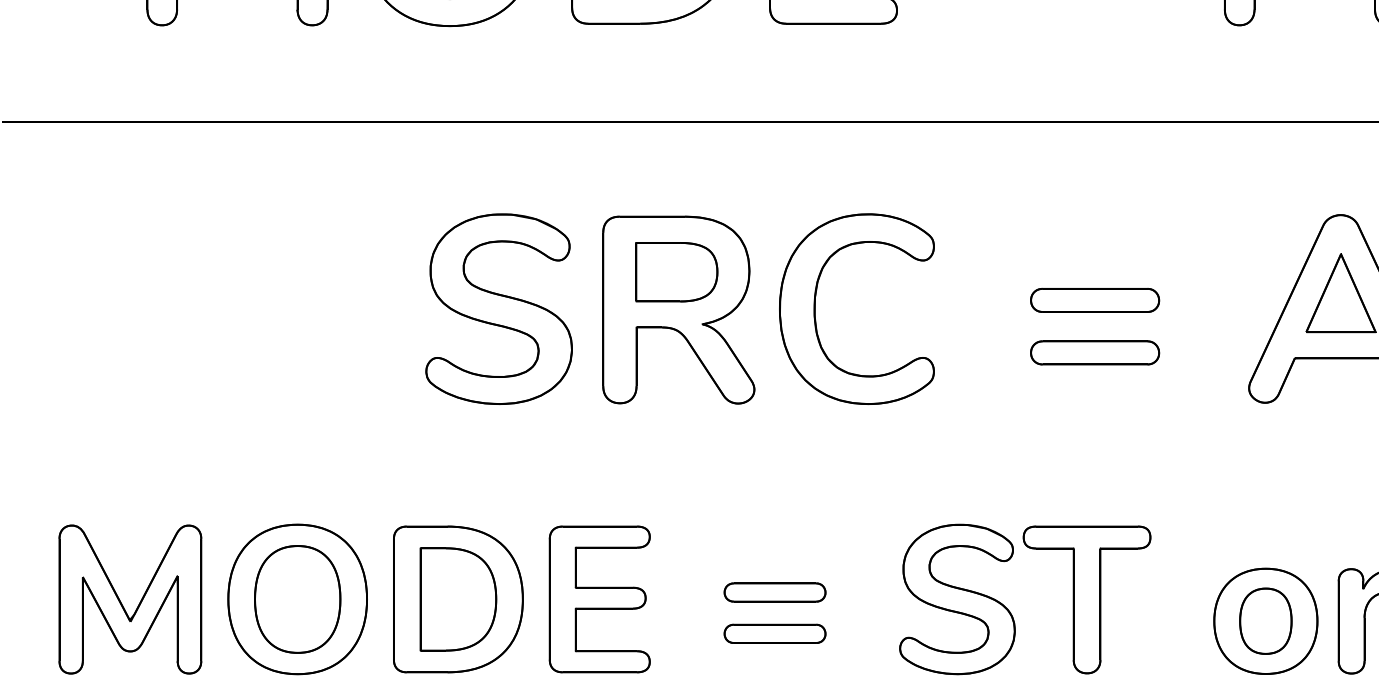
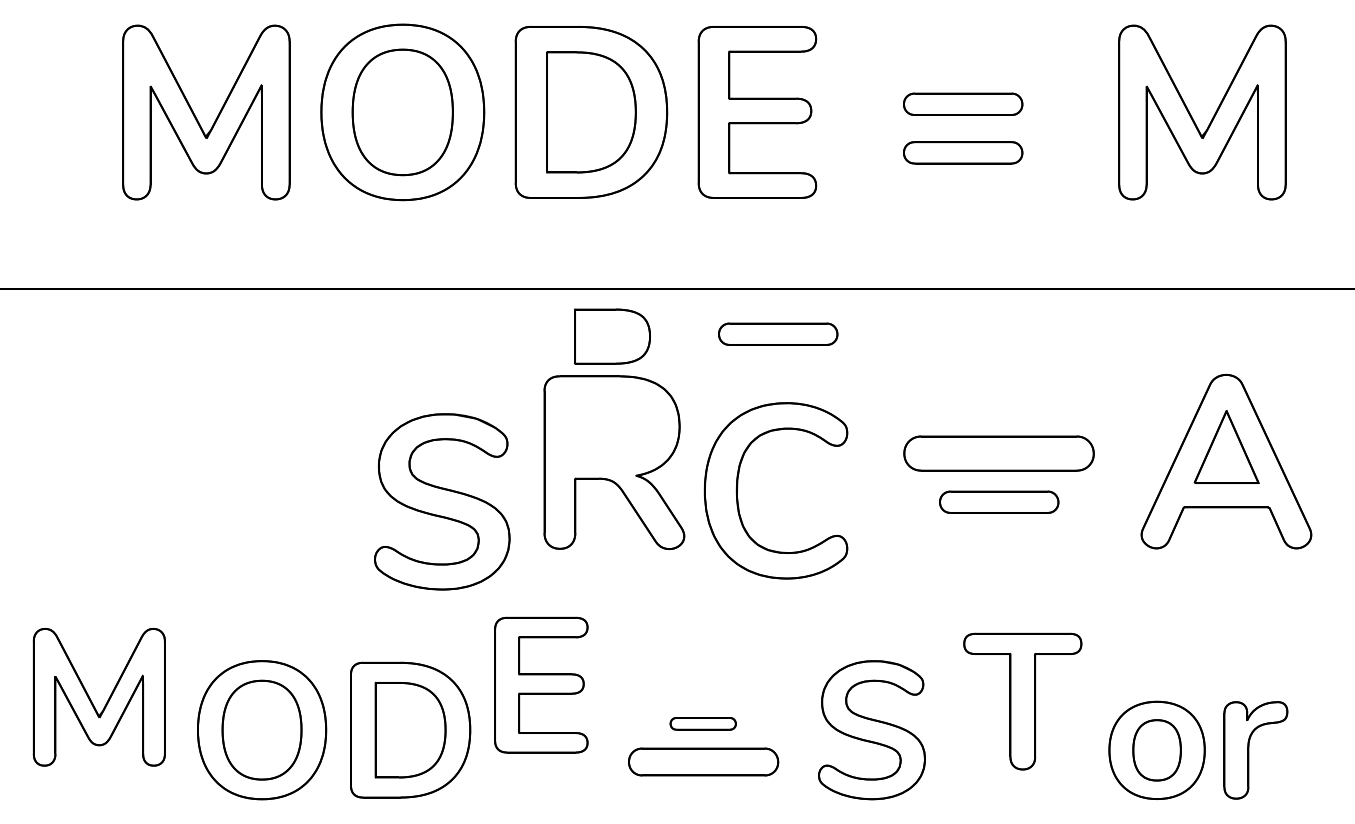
part: (856, 170) -> (778, 333), added
part: (676, 272) -> (612, 336), moved
part: (1095, 300) -> (999, 453), size x1.6
part: (816, 304) -> (738, 486), moved
part: (499, 308) -> (442, 501), moved
part: (774, 592) -> (702, 723), size x0.7
part: (599, 598) -> (541, 684), moved
part: (1086, 599) -> (1022, 701), moved
part: (122, 604) -> (92, 701), moved
part: (774, 633) -> (702, 761), size x1.6

